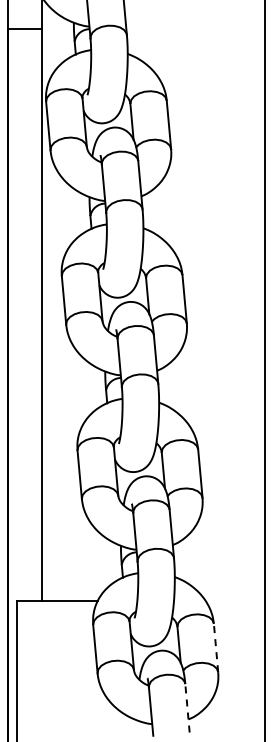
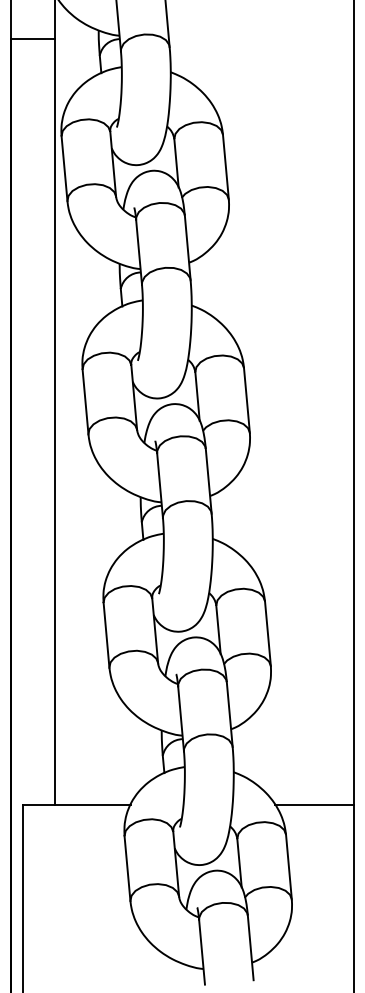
line: (234, 601) -> (313, 804), added
line: (216, 647) -> (289, 866), dashed -> solid
line: (187, 707) -> (250, 946), dashed -> solid

